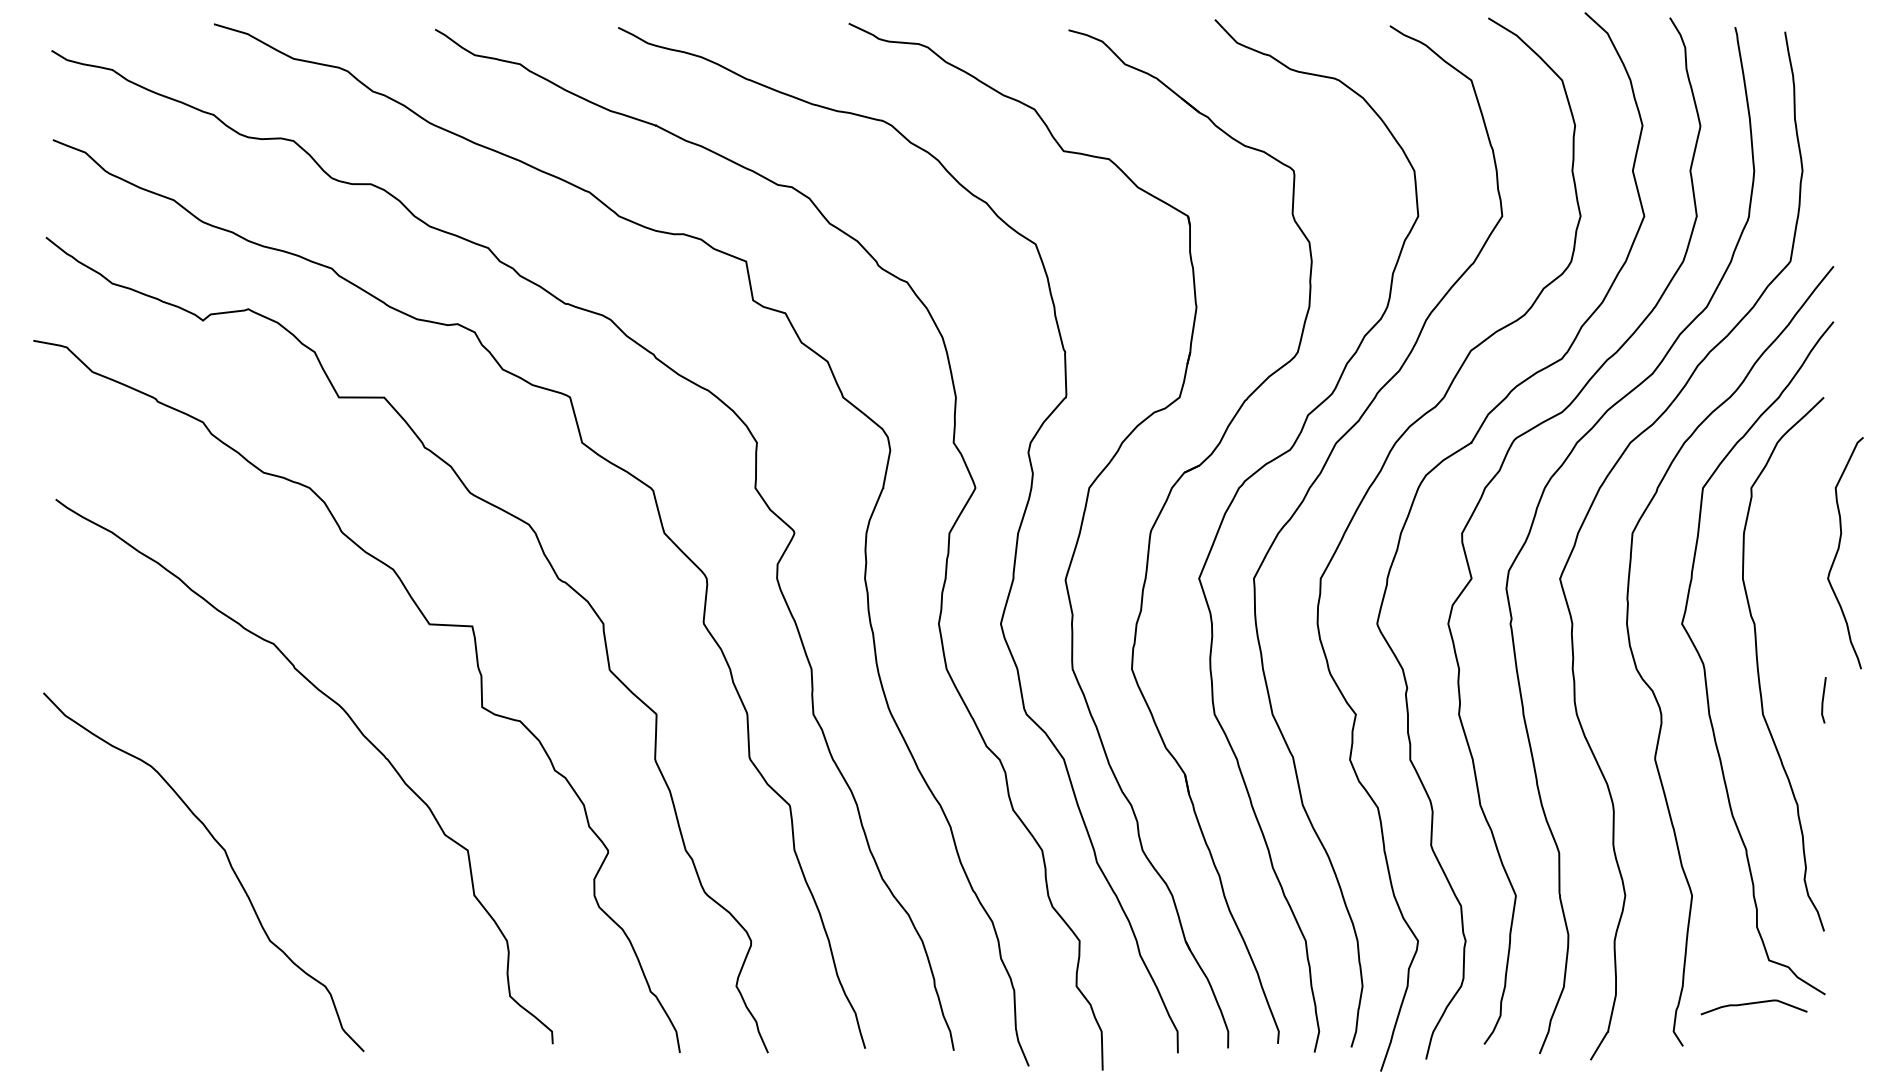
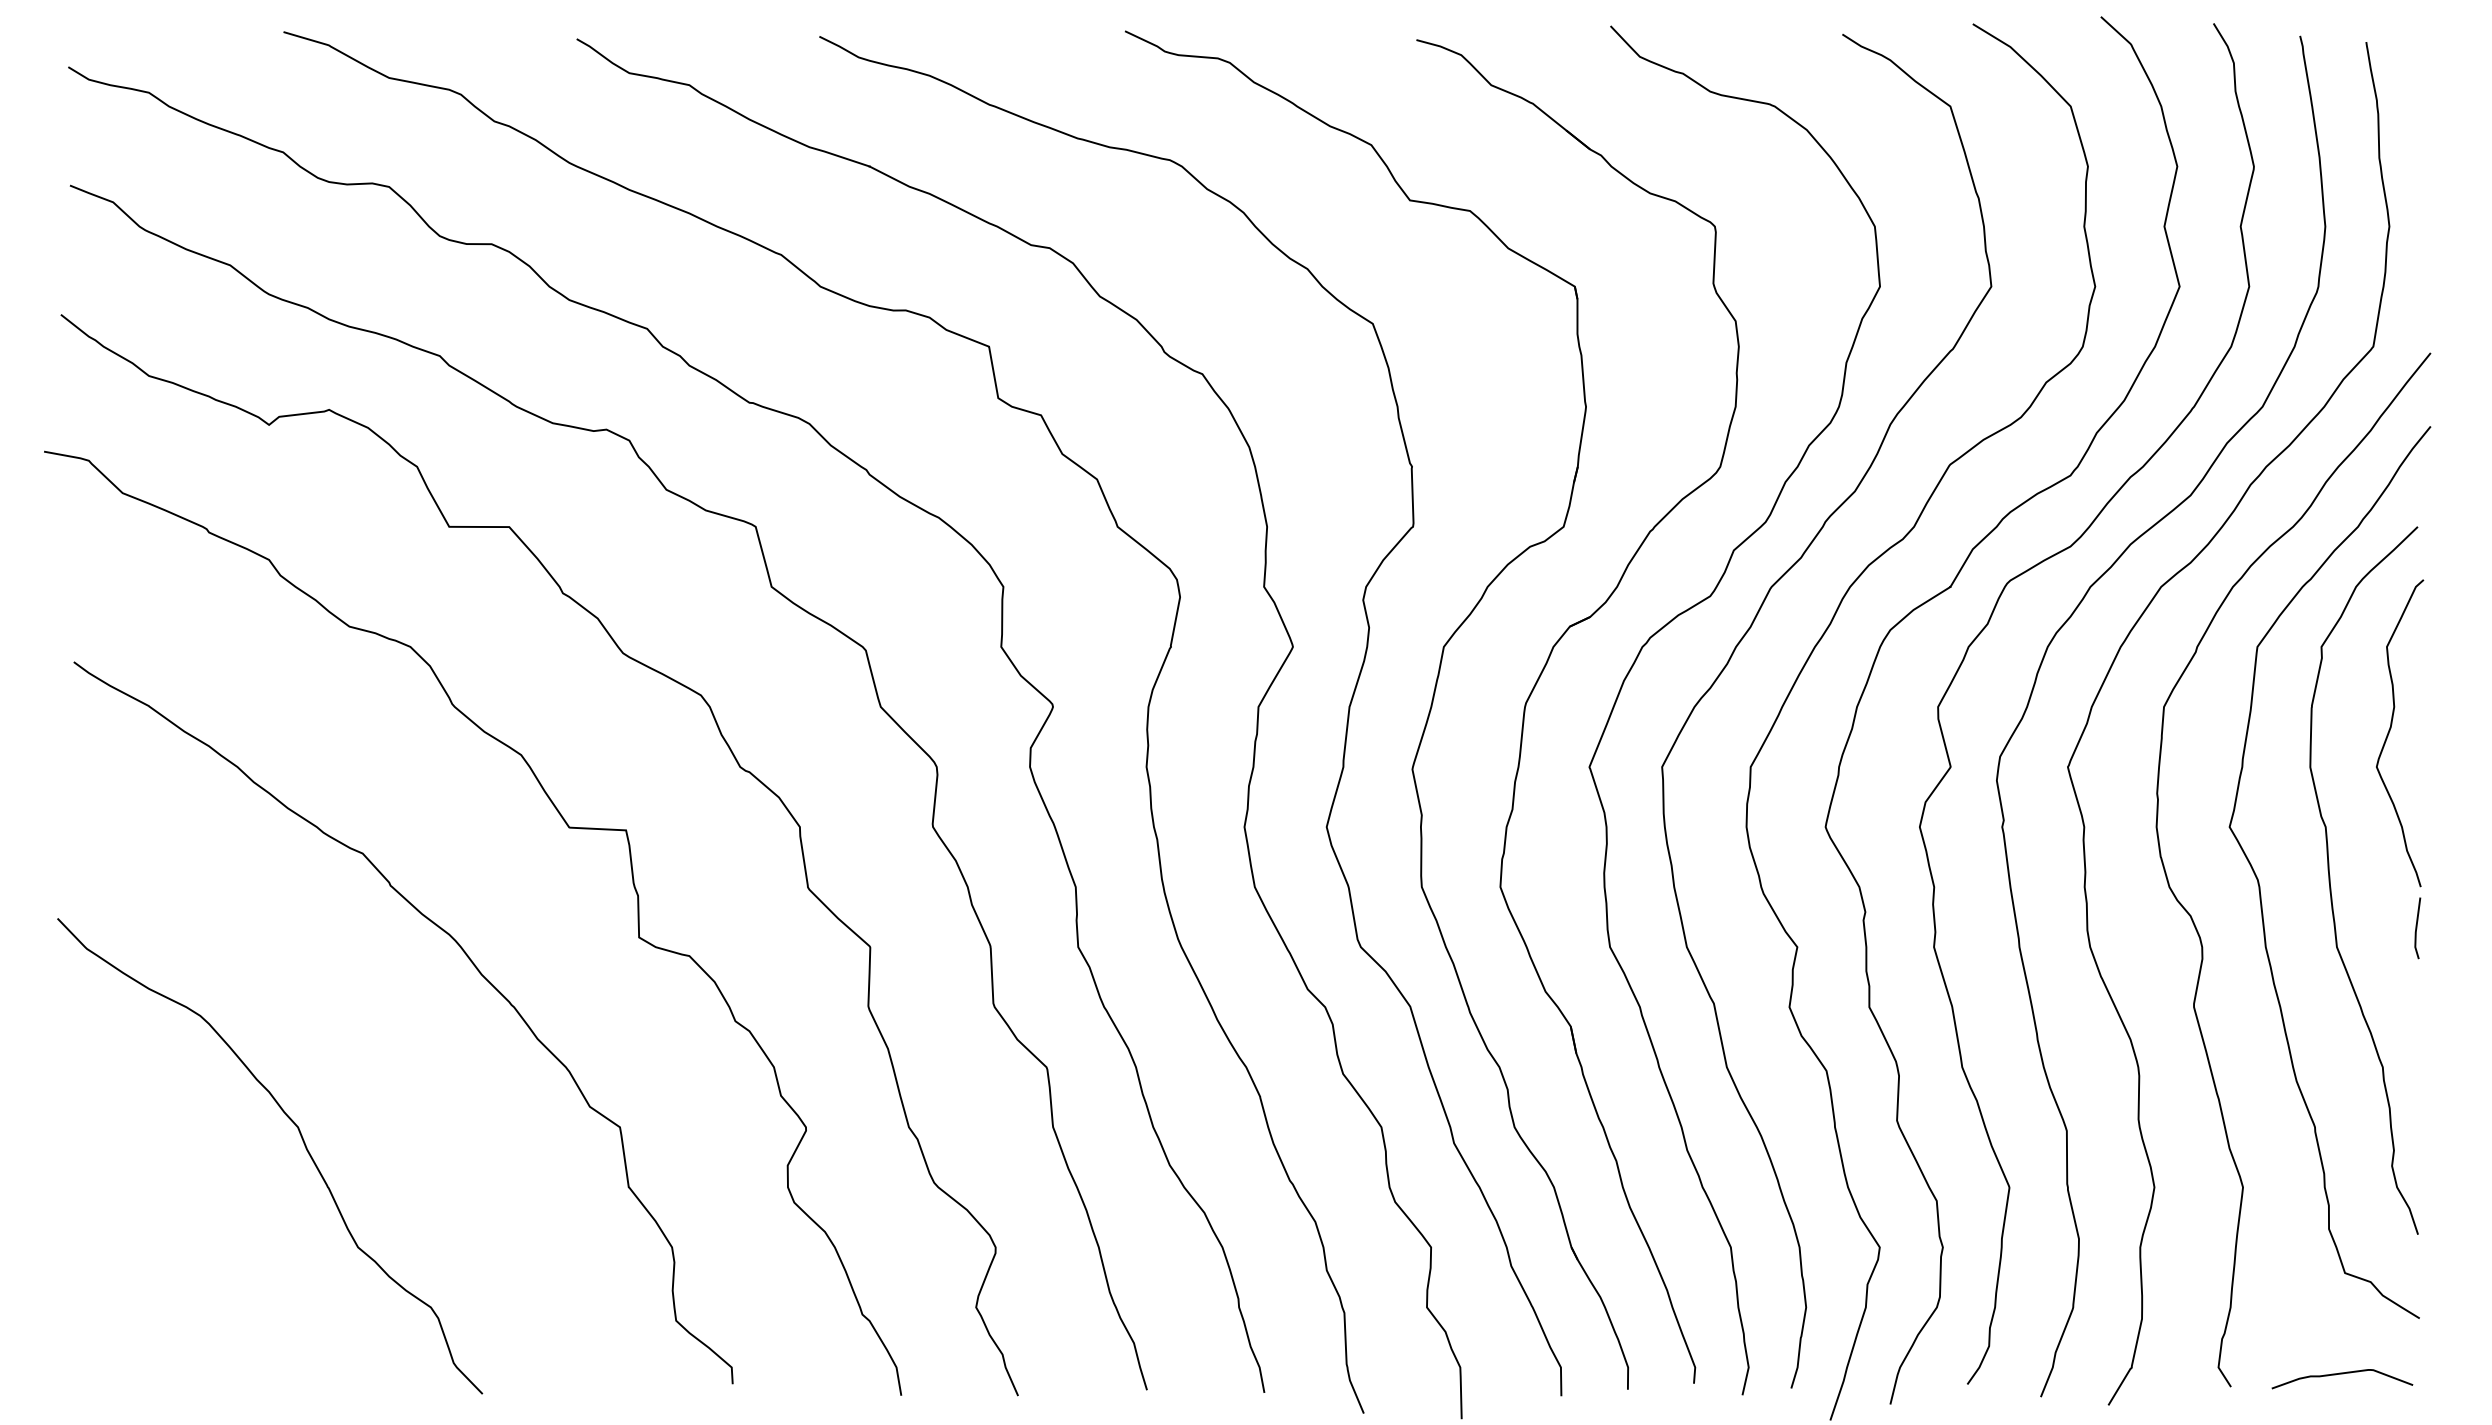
curve: (1838, 552) -> (2390, 732), moved
curve: (1752, 1004) -> (2340, 1375), moved

